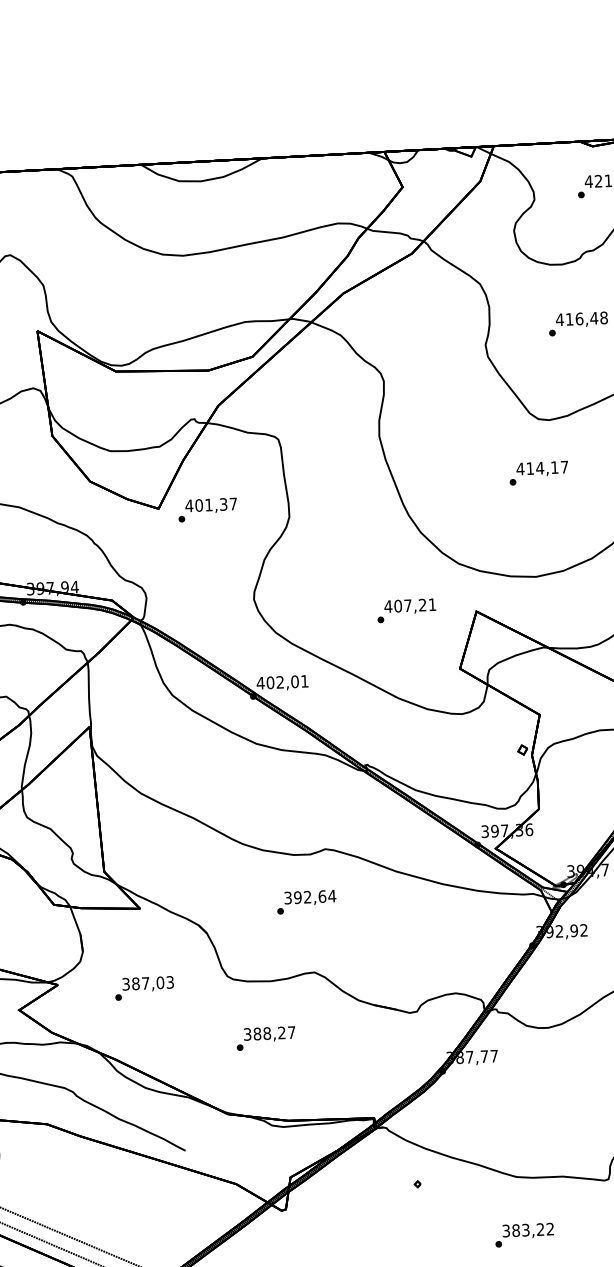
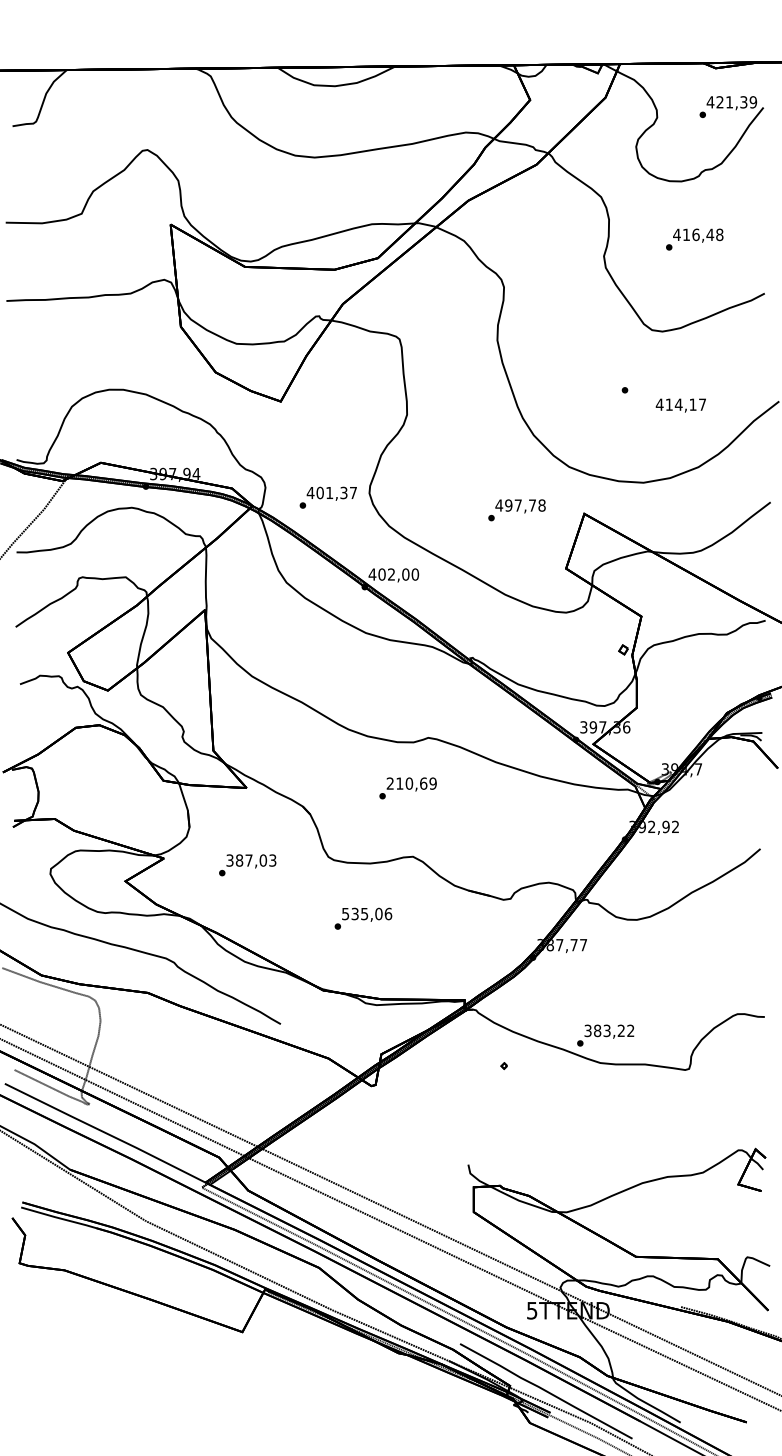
text: (541, 468) -> (680, 405), moved
text: (206, 509) -> (327, 497), moved
text: (415, 605) -> (525, 505), 407,21 -> 497,78
text: (304, 681) -> (415, 574), 402,01 -> 402,00
text: (309, 896) -> (411, 783), 392,64 -> 210,69
text: (270, 1032) -> (367, 913), 388,27 -> 535,06
text: (524, 1235) -> (605, 1035), moved

